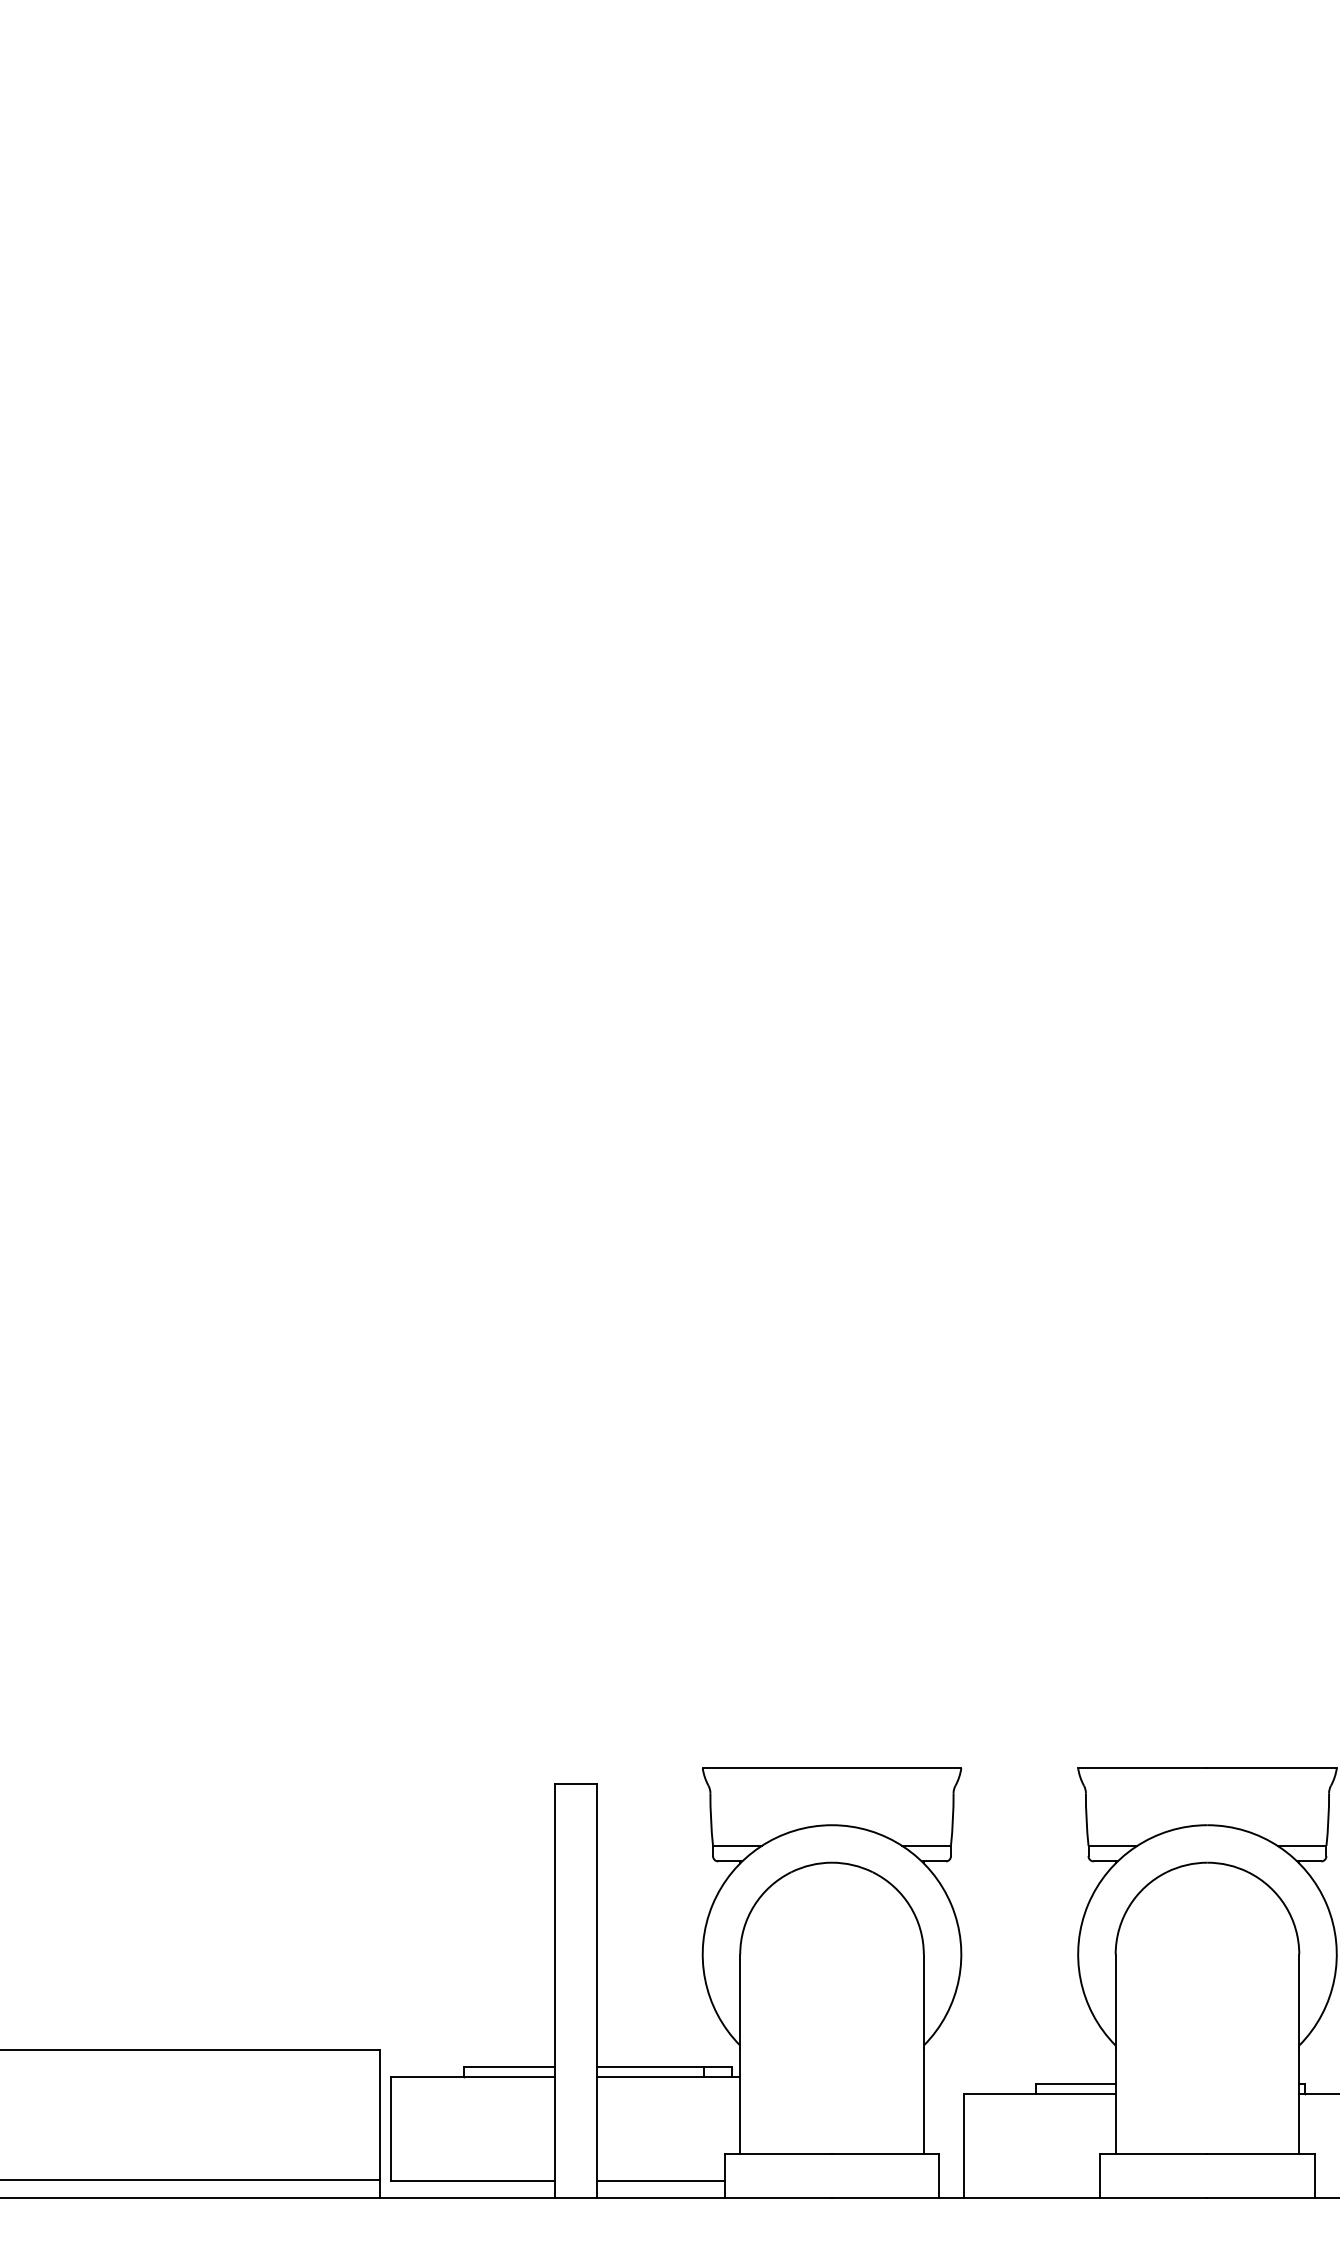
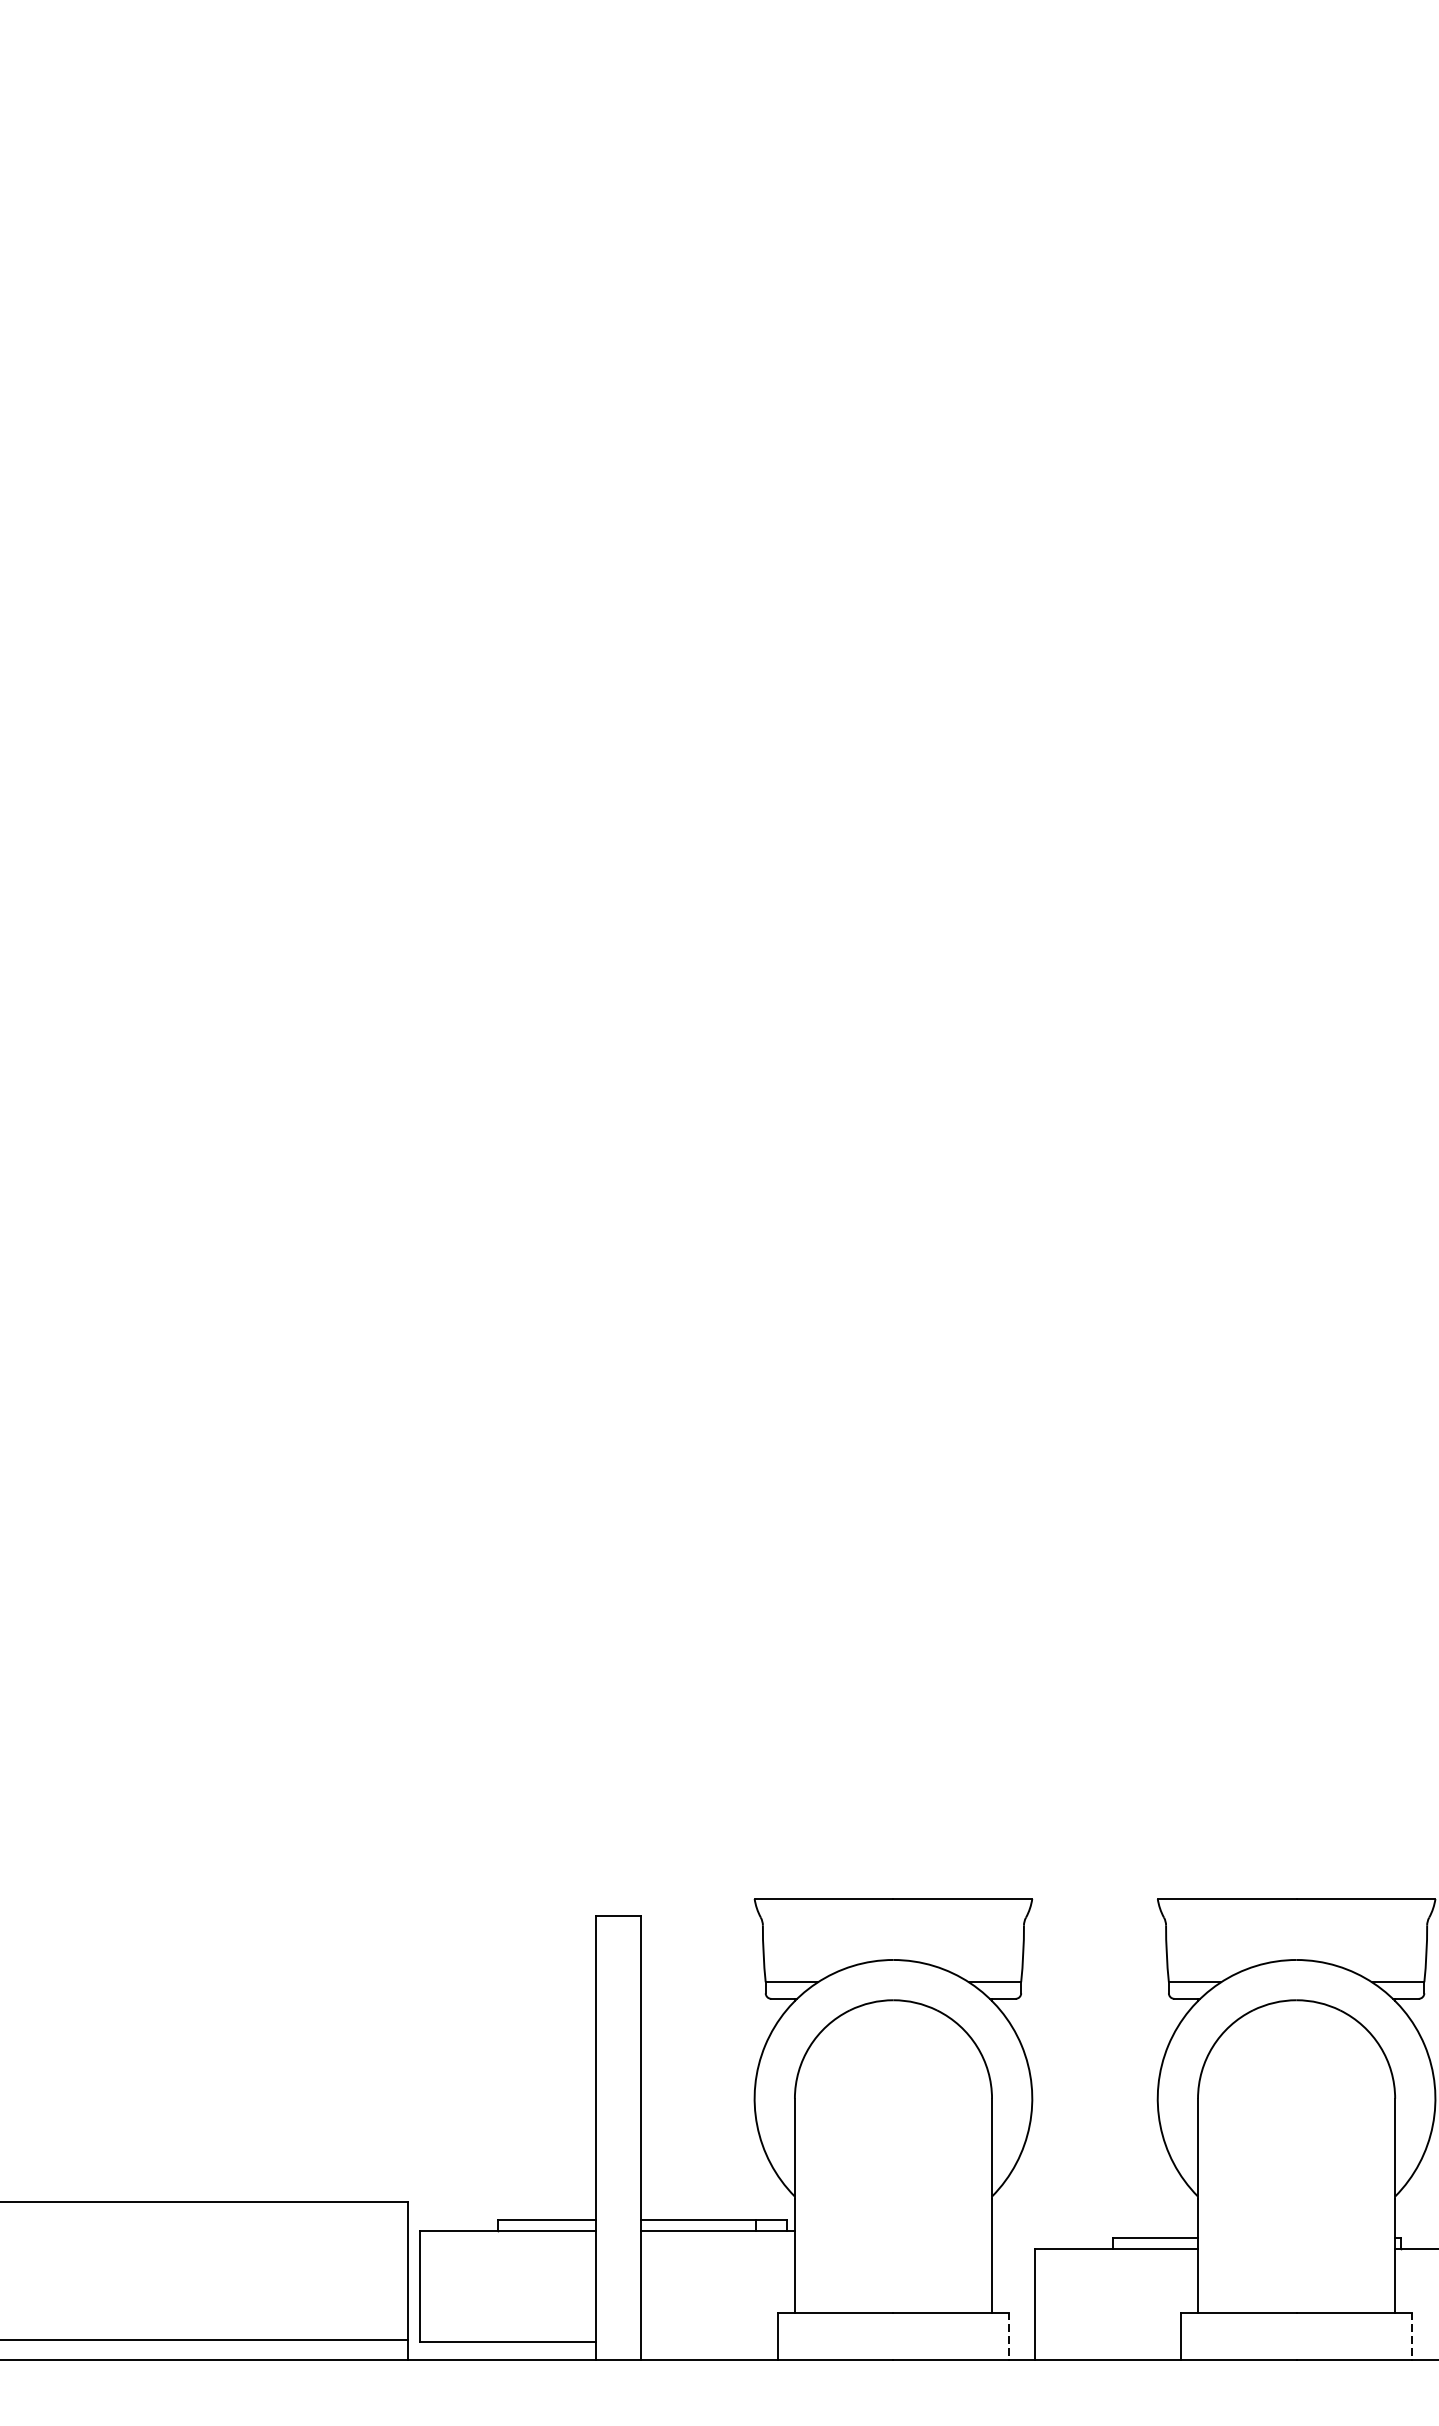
line: (939, 2175) -> (1008, 2336), solid -> dashed
line: (1314, 2175) -> (1411, 2336), solid -> dashed
line: (660, 2180) -> (709, 2341), removed

